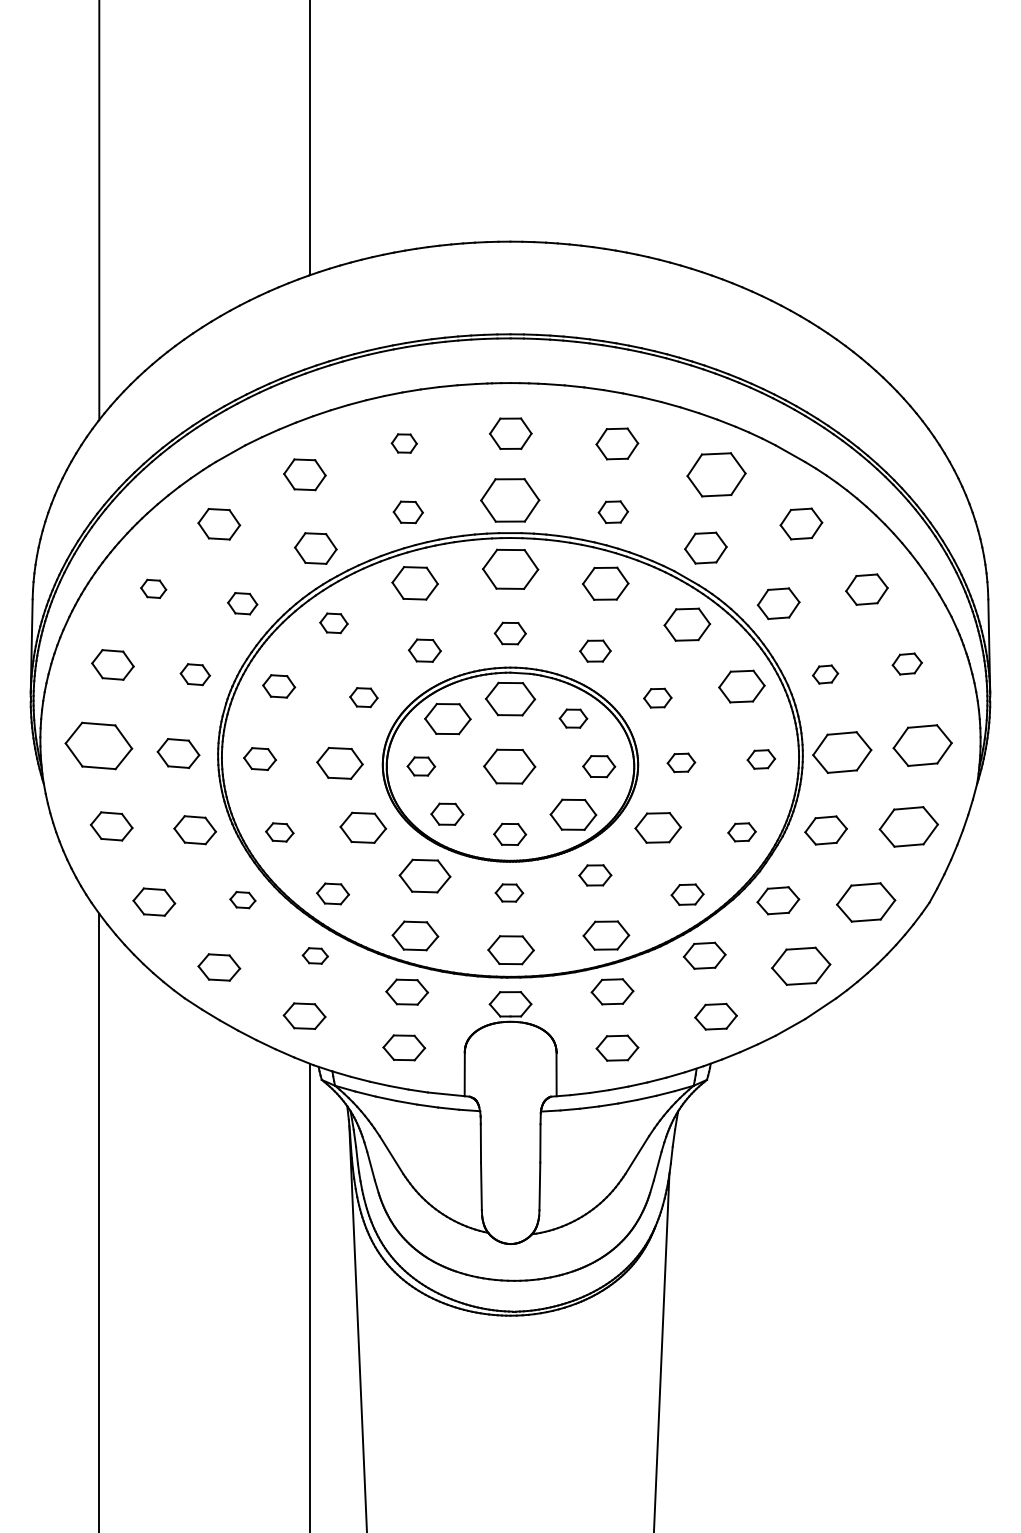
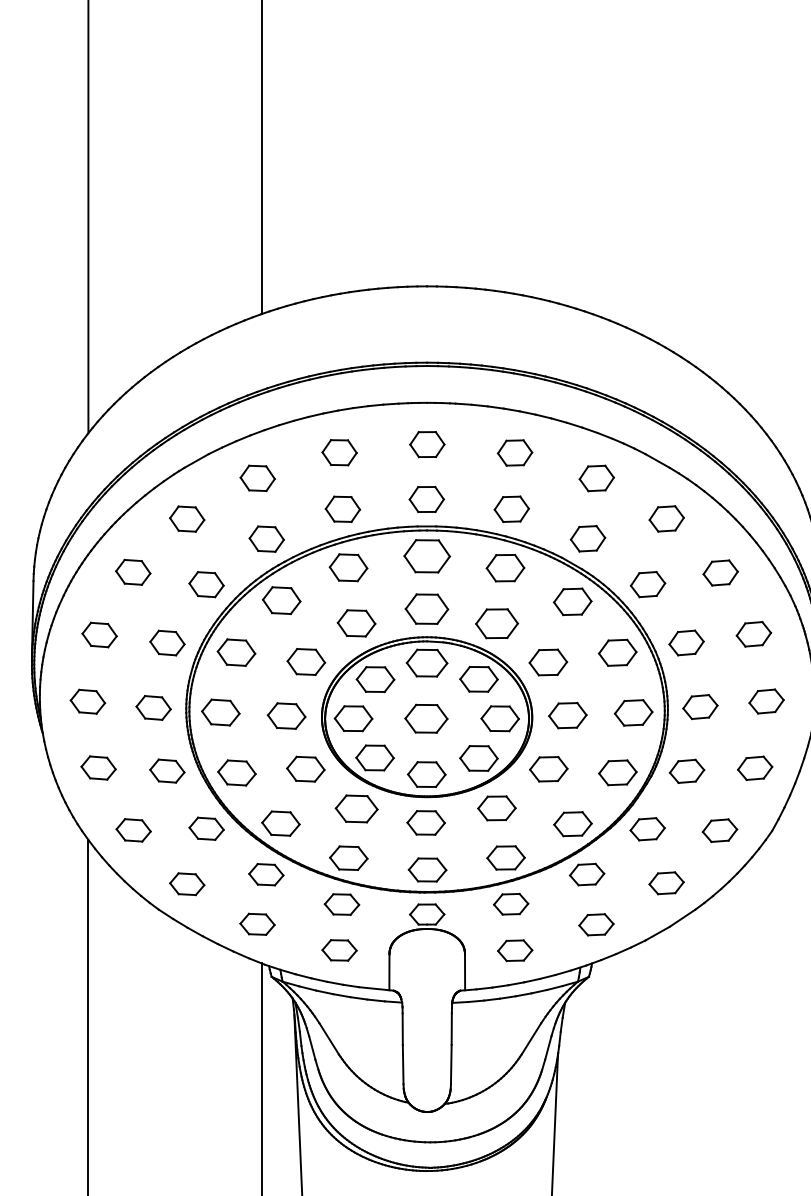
part: (404, 443) -> (339, 452), size x1.67
part: (716, 474) -> (596, 478), size x0.71
part: (509, 500) -> (426, 499), size x0.71
part: (613, 511) -> (511, 508), size x1.43
part: (408, 512) -> (343, 509), size x1.43
part: (153, 588) -> (133, 572), size x1.67
part: (242, 603) -> (206, 584), size x1.43
part: (333, 623) -> (281, 600), size x1.67
part: (510, 633) -> (427, 609), size x1.67
part: (424, 650) -> (356, 623), size x1.43
part: (595, 650) -> (497, 623), size x1.67
part: (907, 663) -> (754, 633), size x1.43
part: (195, 674) -> (167, 642), size x1.43
part: (825, 674) -> (686, 642), size x1.67
part: (278, 686) -> (236, 652), size x1.43
part: (363, 697) -> (306, 661), size x1.67
part: (657, 697) -> (548, 661), size x1.67
part: (573, 718) -> (478, 679), size x1.67
part: (98, 745) -> (87, 701), size x0.62
part: (922, 745) -> (766, 701), size x0.71
part: (842, 751) -> (700, 706), size x0.71
part: (259, 758) -> (220, 712), size x1.43
part: (761, 759) -> (633, 712), size x1.67
part: (681, 762) -> (567, 715), size x1.67
part: (421, 766) -> (353, 718), size x1.67
part: (598, 766) -> (499, 718), size x1.43
part: (447, 814) -> (375, 758), size x1.43
part: (908, 826) -> (754, 768), size x0.71
part: (279, 832) -> (236, 773), size x1.67
part: (741, 832) -> (617, 773), size x1.67
part: (509, 834) -> (426, 774), size x1.43
part: (595, 875) -> (497, 808), size x1.43
part: (509, 892) -> (426, 822), size x1.67
part: (332, 893) -> (280, 823), size x1.43
part: (687, 894) -> (572, 824), size x1.43
part: (242, 899) -> (206, 828), size x1.67
part: (865, 902) -> (719, 830), size x0.71
part: (315, 955) -> (266, 874), size x1.67
part: (801, 966) -> (666, 883), size x0.71

